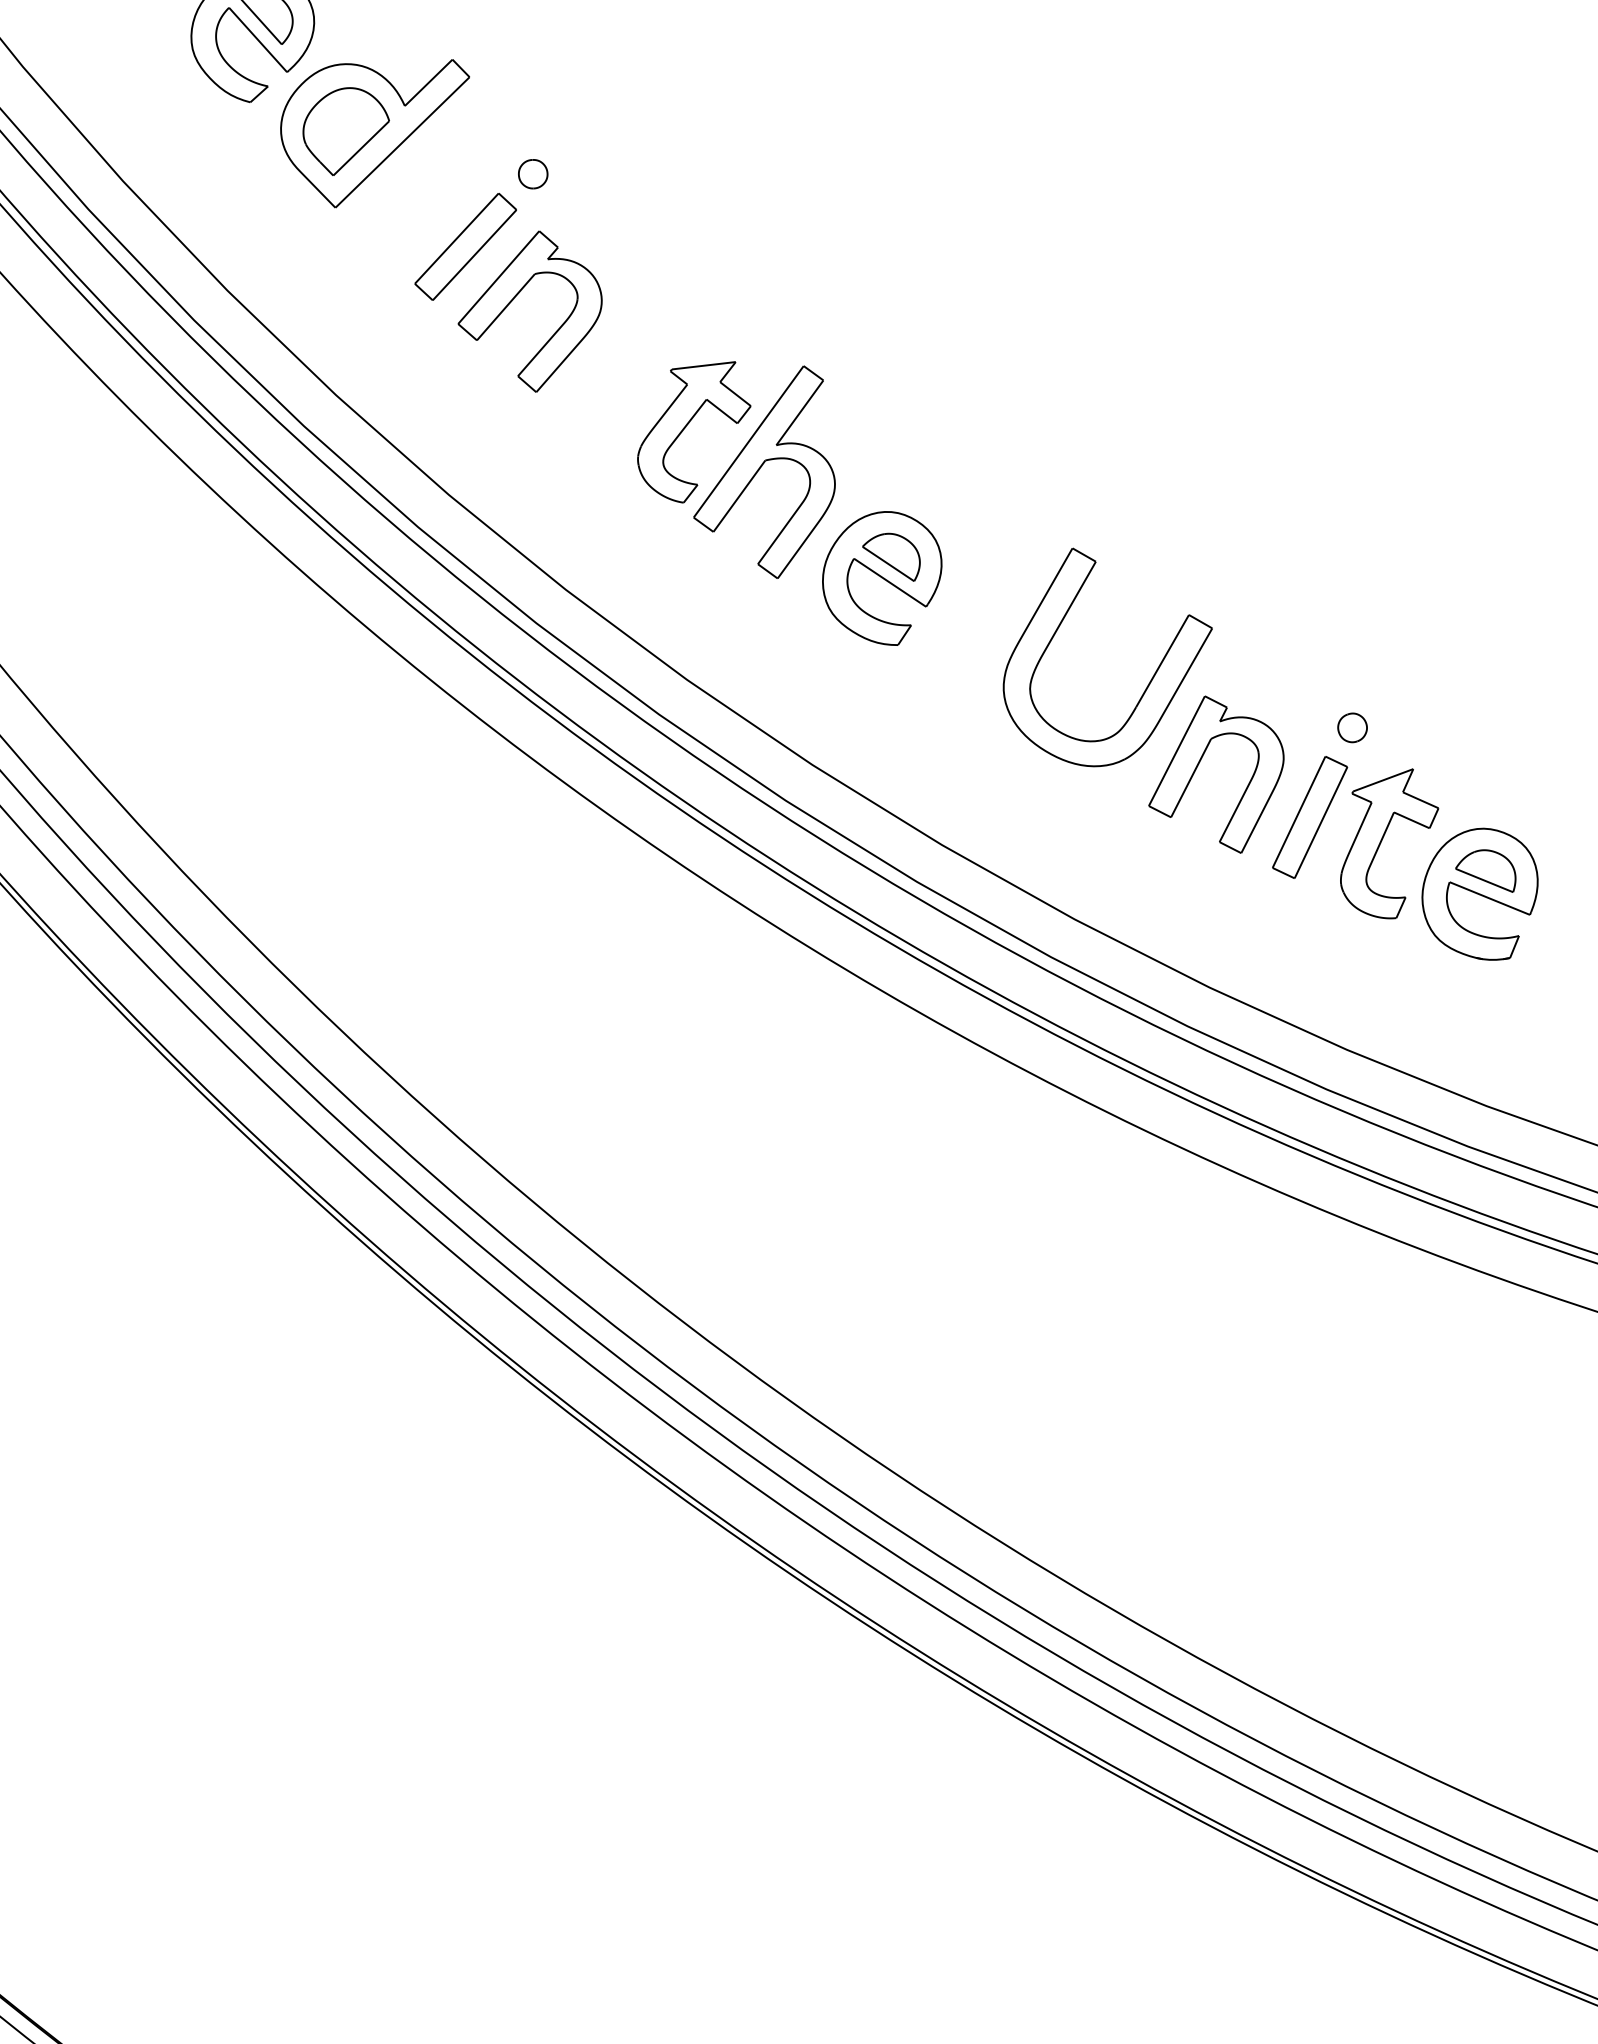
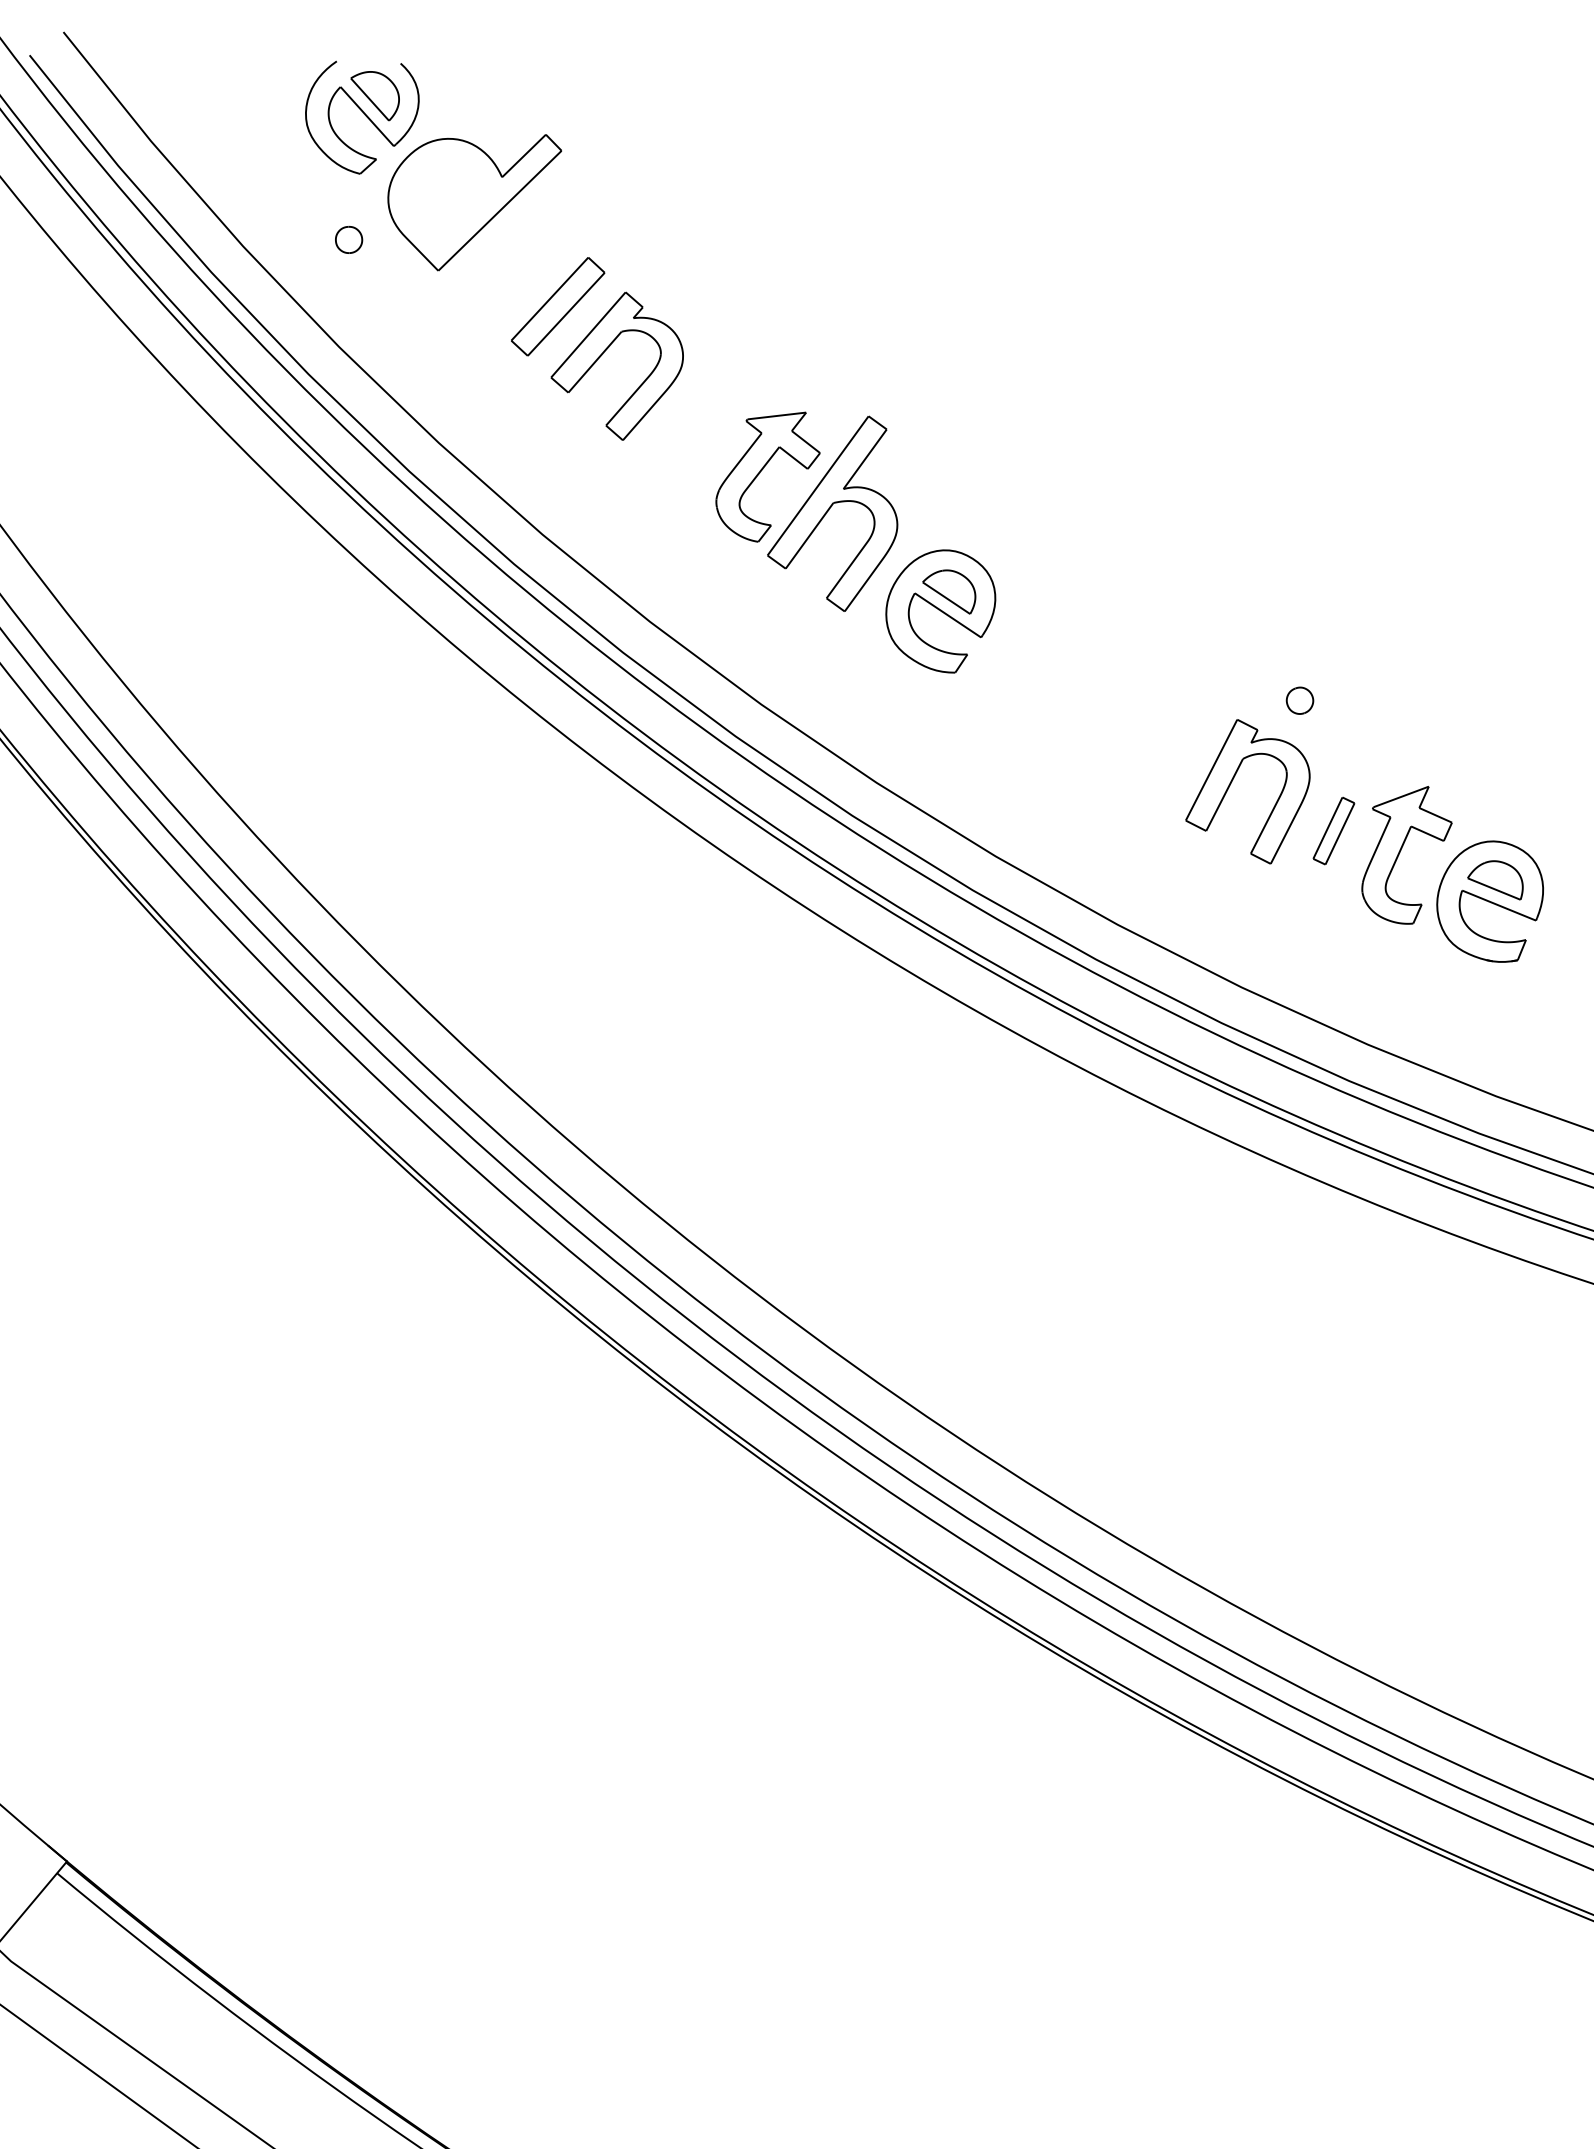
part: (346, 131) -> (448, 200), removed
part: (533, 173) -> (349, 239), moved
part: (1148, 682) -> (1185, 707), removed
part: (1352, 727) -> (1299, 700), moved
part: (1309, 816) -> (1333, 830), size x0.6

